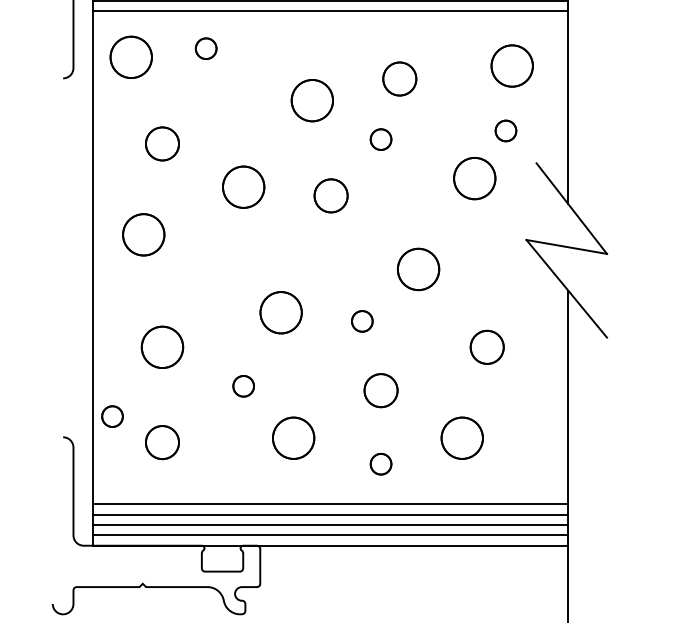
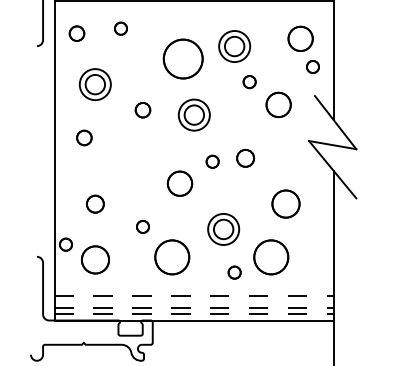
line: (329, 10) -> (193, 6), removed
part: (130, 56) -> (76, 33), size x0.6
circle: (399, 78) -> (234, 46), size x1.6
circle: (312, 101) -> (183, 59), size x1.6
circle: (505, 130) -> (312, 66), moved
circle: (380, 140) -> (249, 82), moved
circle: (162, 143) -> (95, 84), size x1.6
part: (242, 188) -> (142, 110), size x0.6
circle: (331, 194) -> (194, 114), size x1.6
part: (144, 233) -> (84, 137), size x0.6
circle: (418, 269) -> (245, 158), size x0.7
part: (280, 312) -> (179, 183), moved
circle: (362, 320) -> (212, 161), moved
circle: (486, 346) -> (285, 203), size x1.4
circle: (162, 348) -> (95, 204), size x0.7
circle: (380, 390) -> (223, 229), size x1.6
circle: (293, 438) -> (172, 257), size x1.4
circle: (462, 438) -> (271, 257), size x1.4
circle: (161, 441) -> (94, 259), size x1.4
circle: (380, 463) -> (234, 272), moved
line: (331, 504) -> (194, 296), solid -> dashed
line: (329, 515) -> (193, 302), removed
line: (331, 525) -> (194, 308), solid -> dashed
line: (331, 535) -> (194, 314), solid -> dashed

